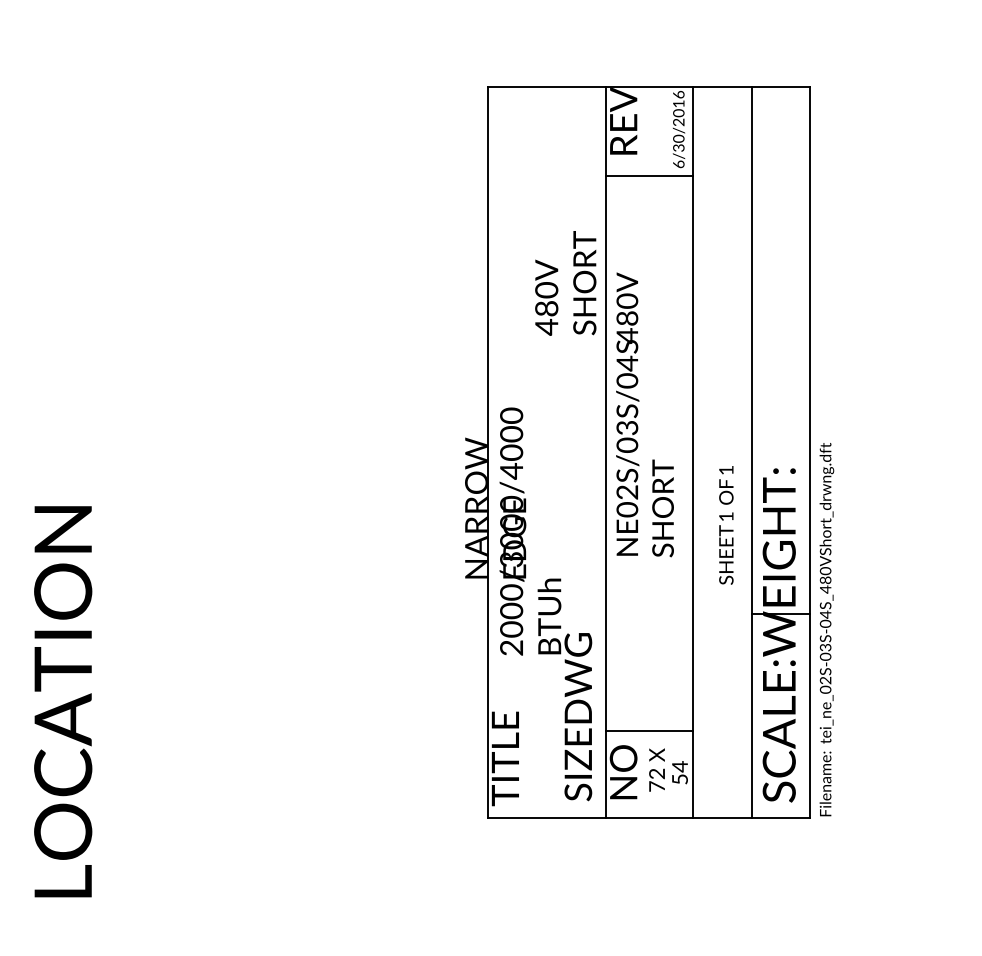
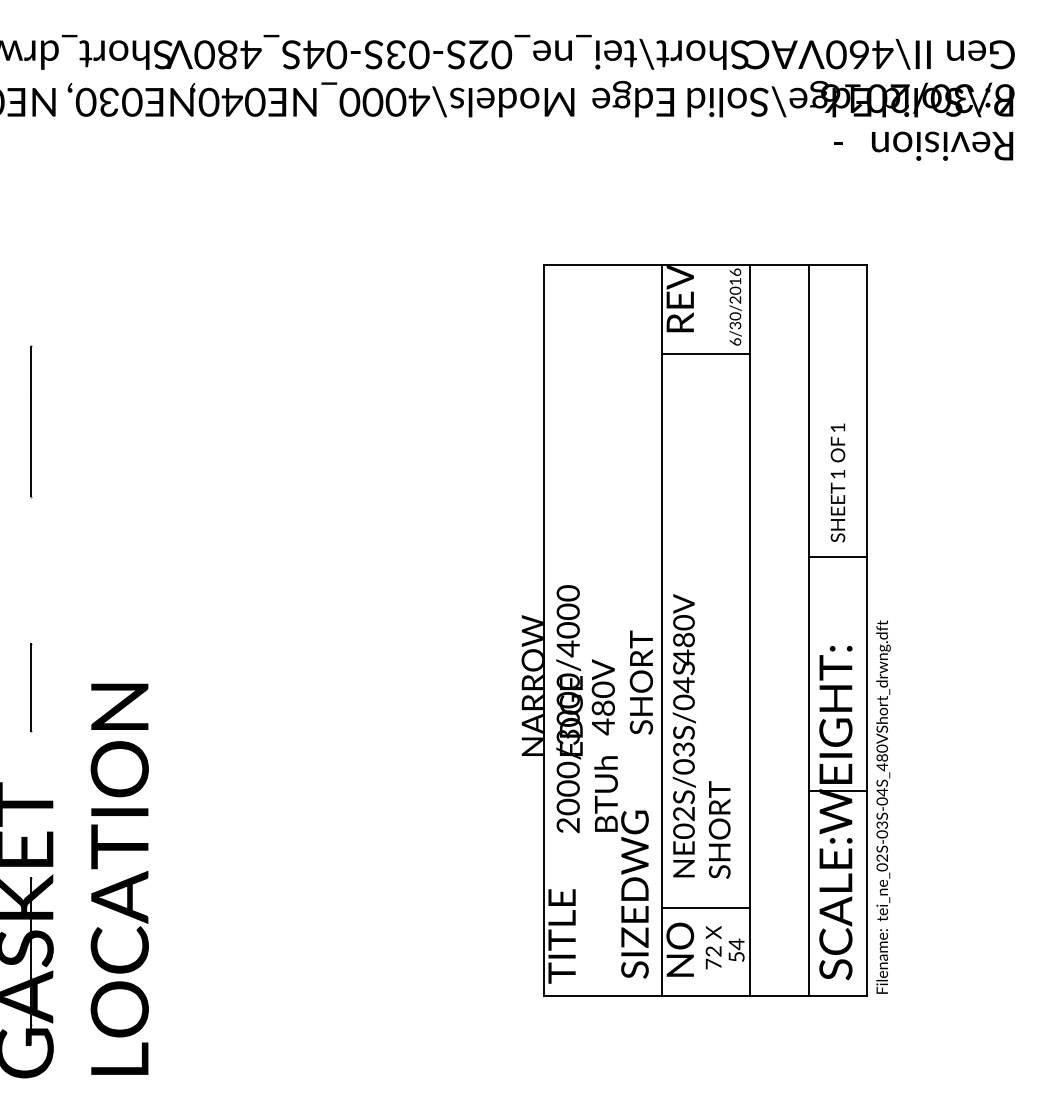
text: (564, 282) -> (621, 682), moved
line: (780, 379) -> (837, 557), added
text: (644, 414) -> (701, 736), moved
text: (725, 524) -> (837, 482), moved

